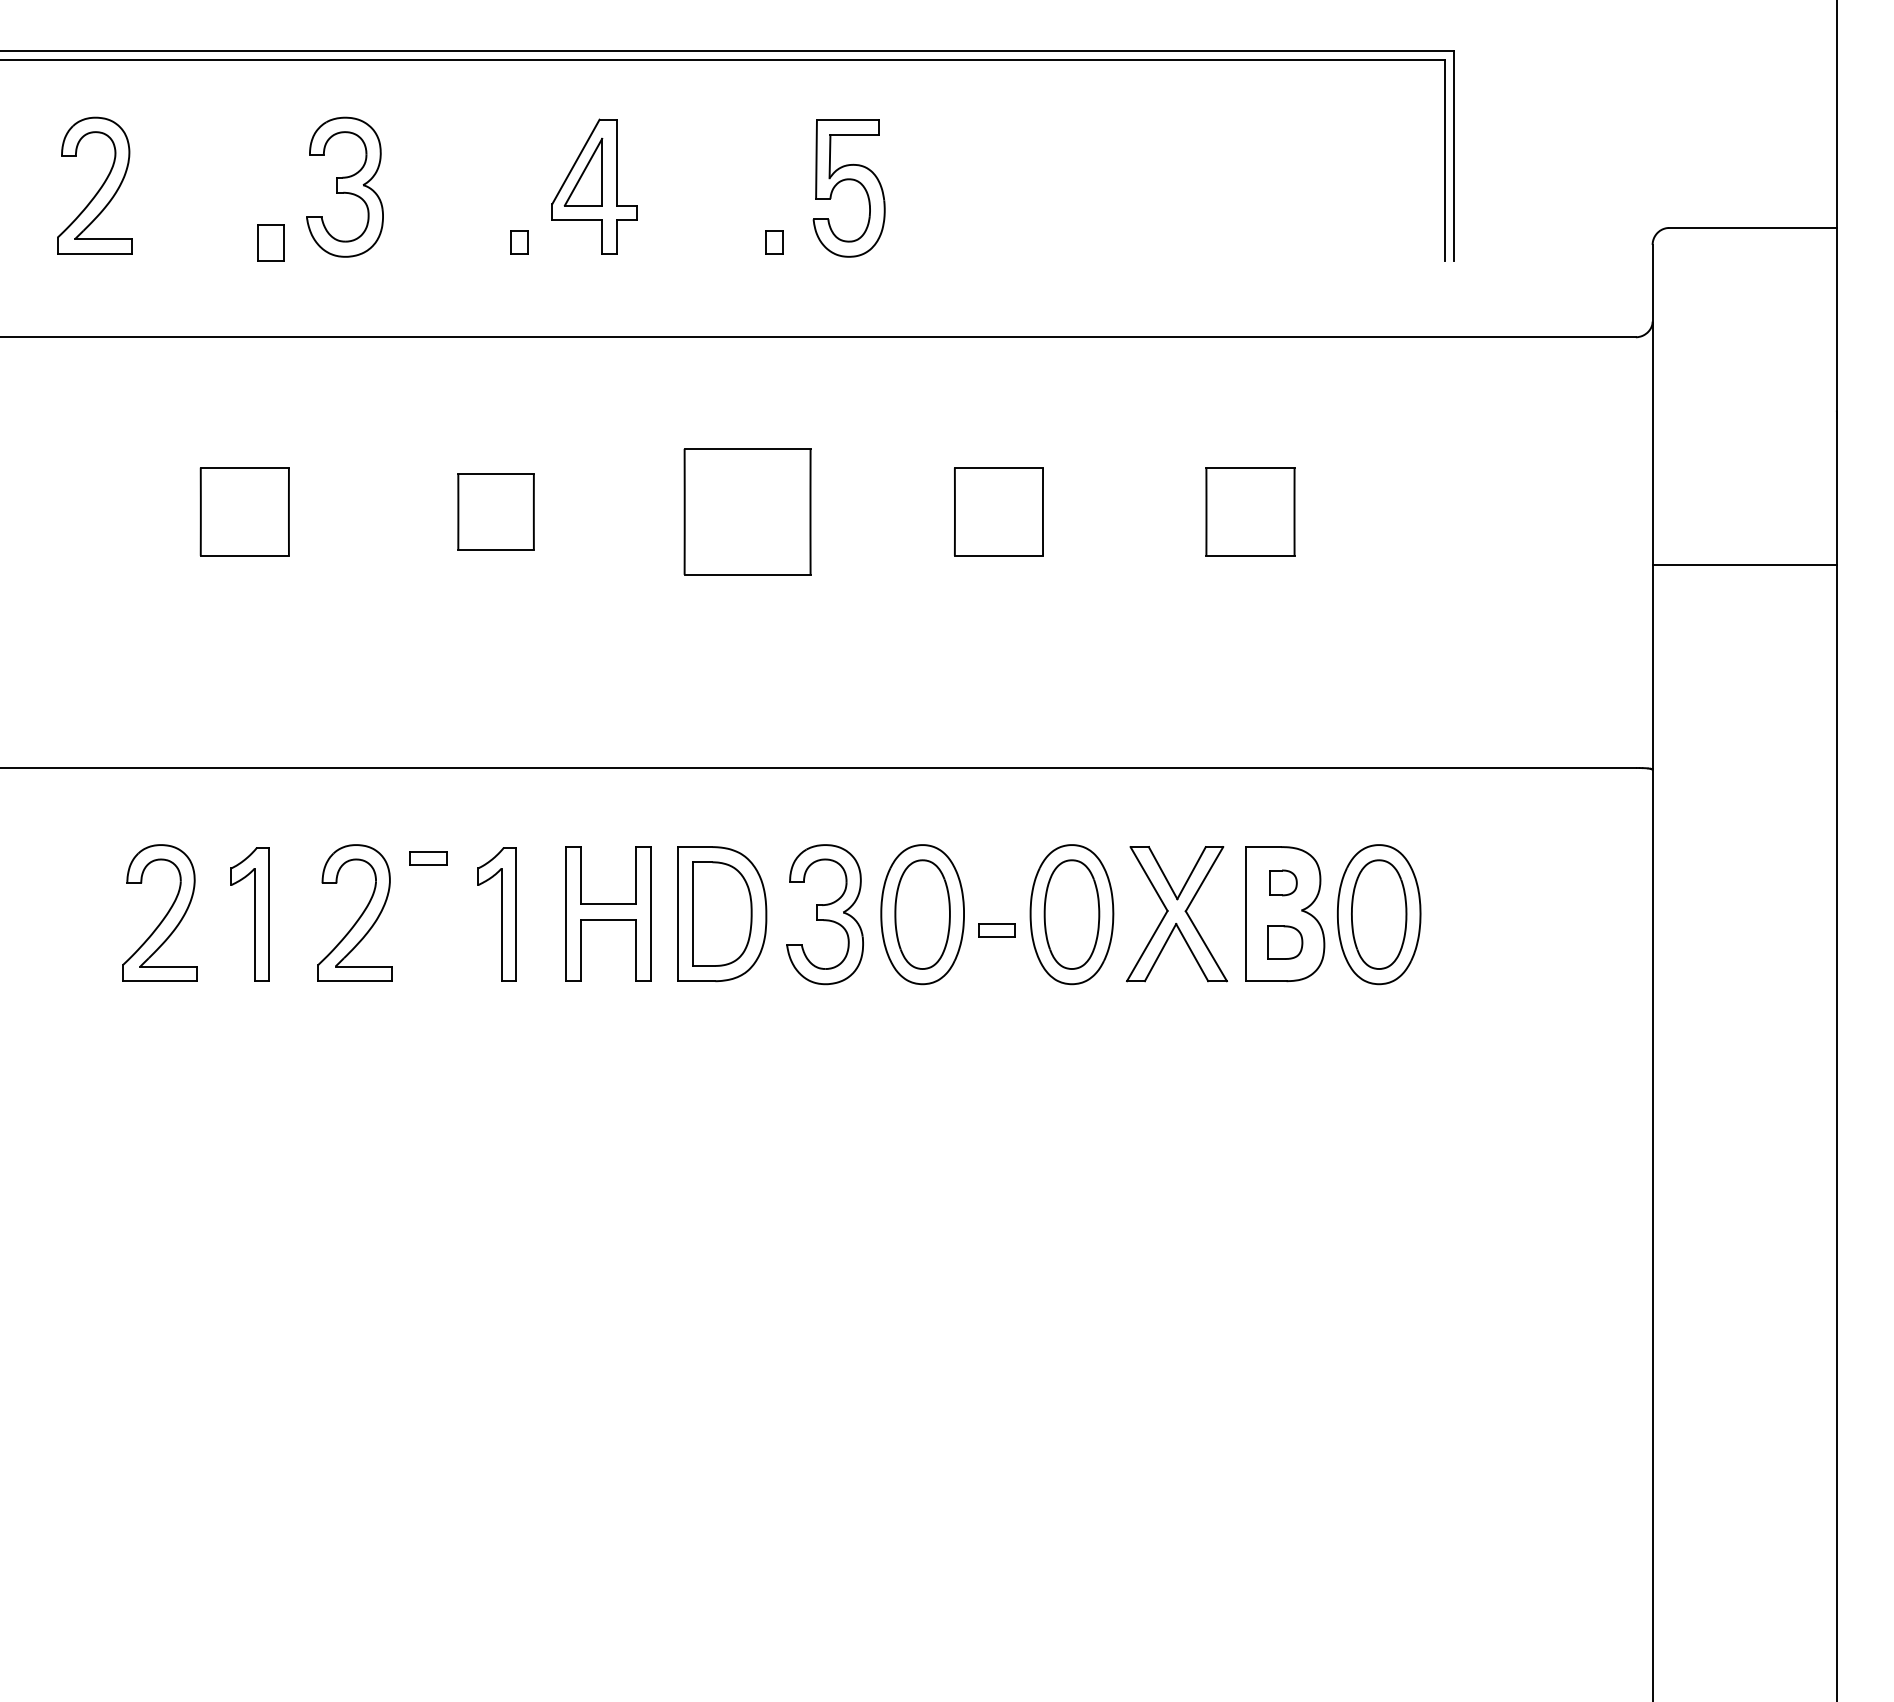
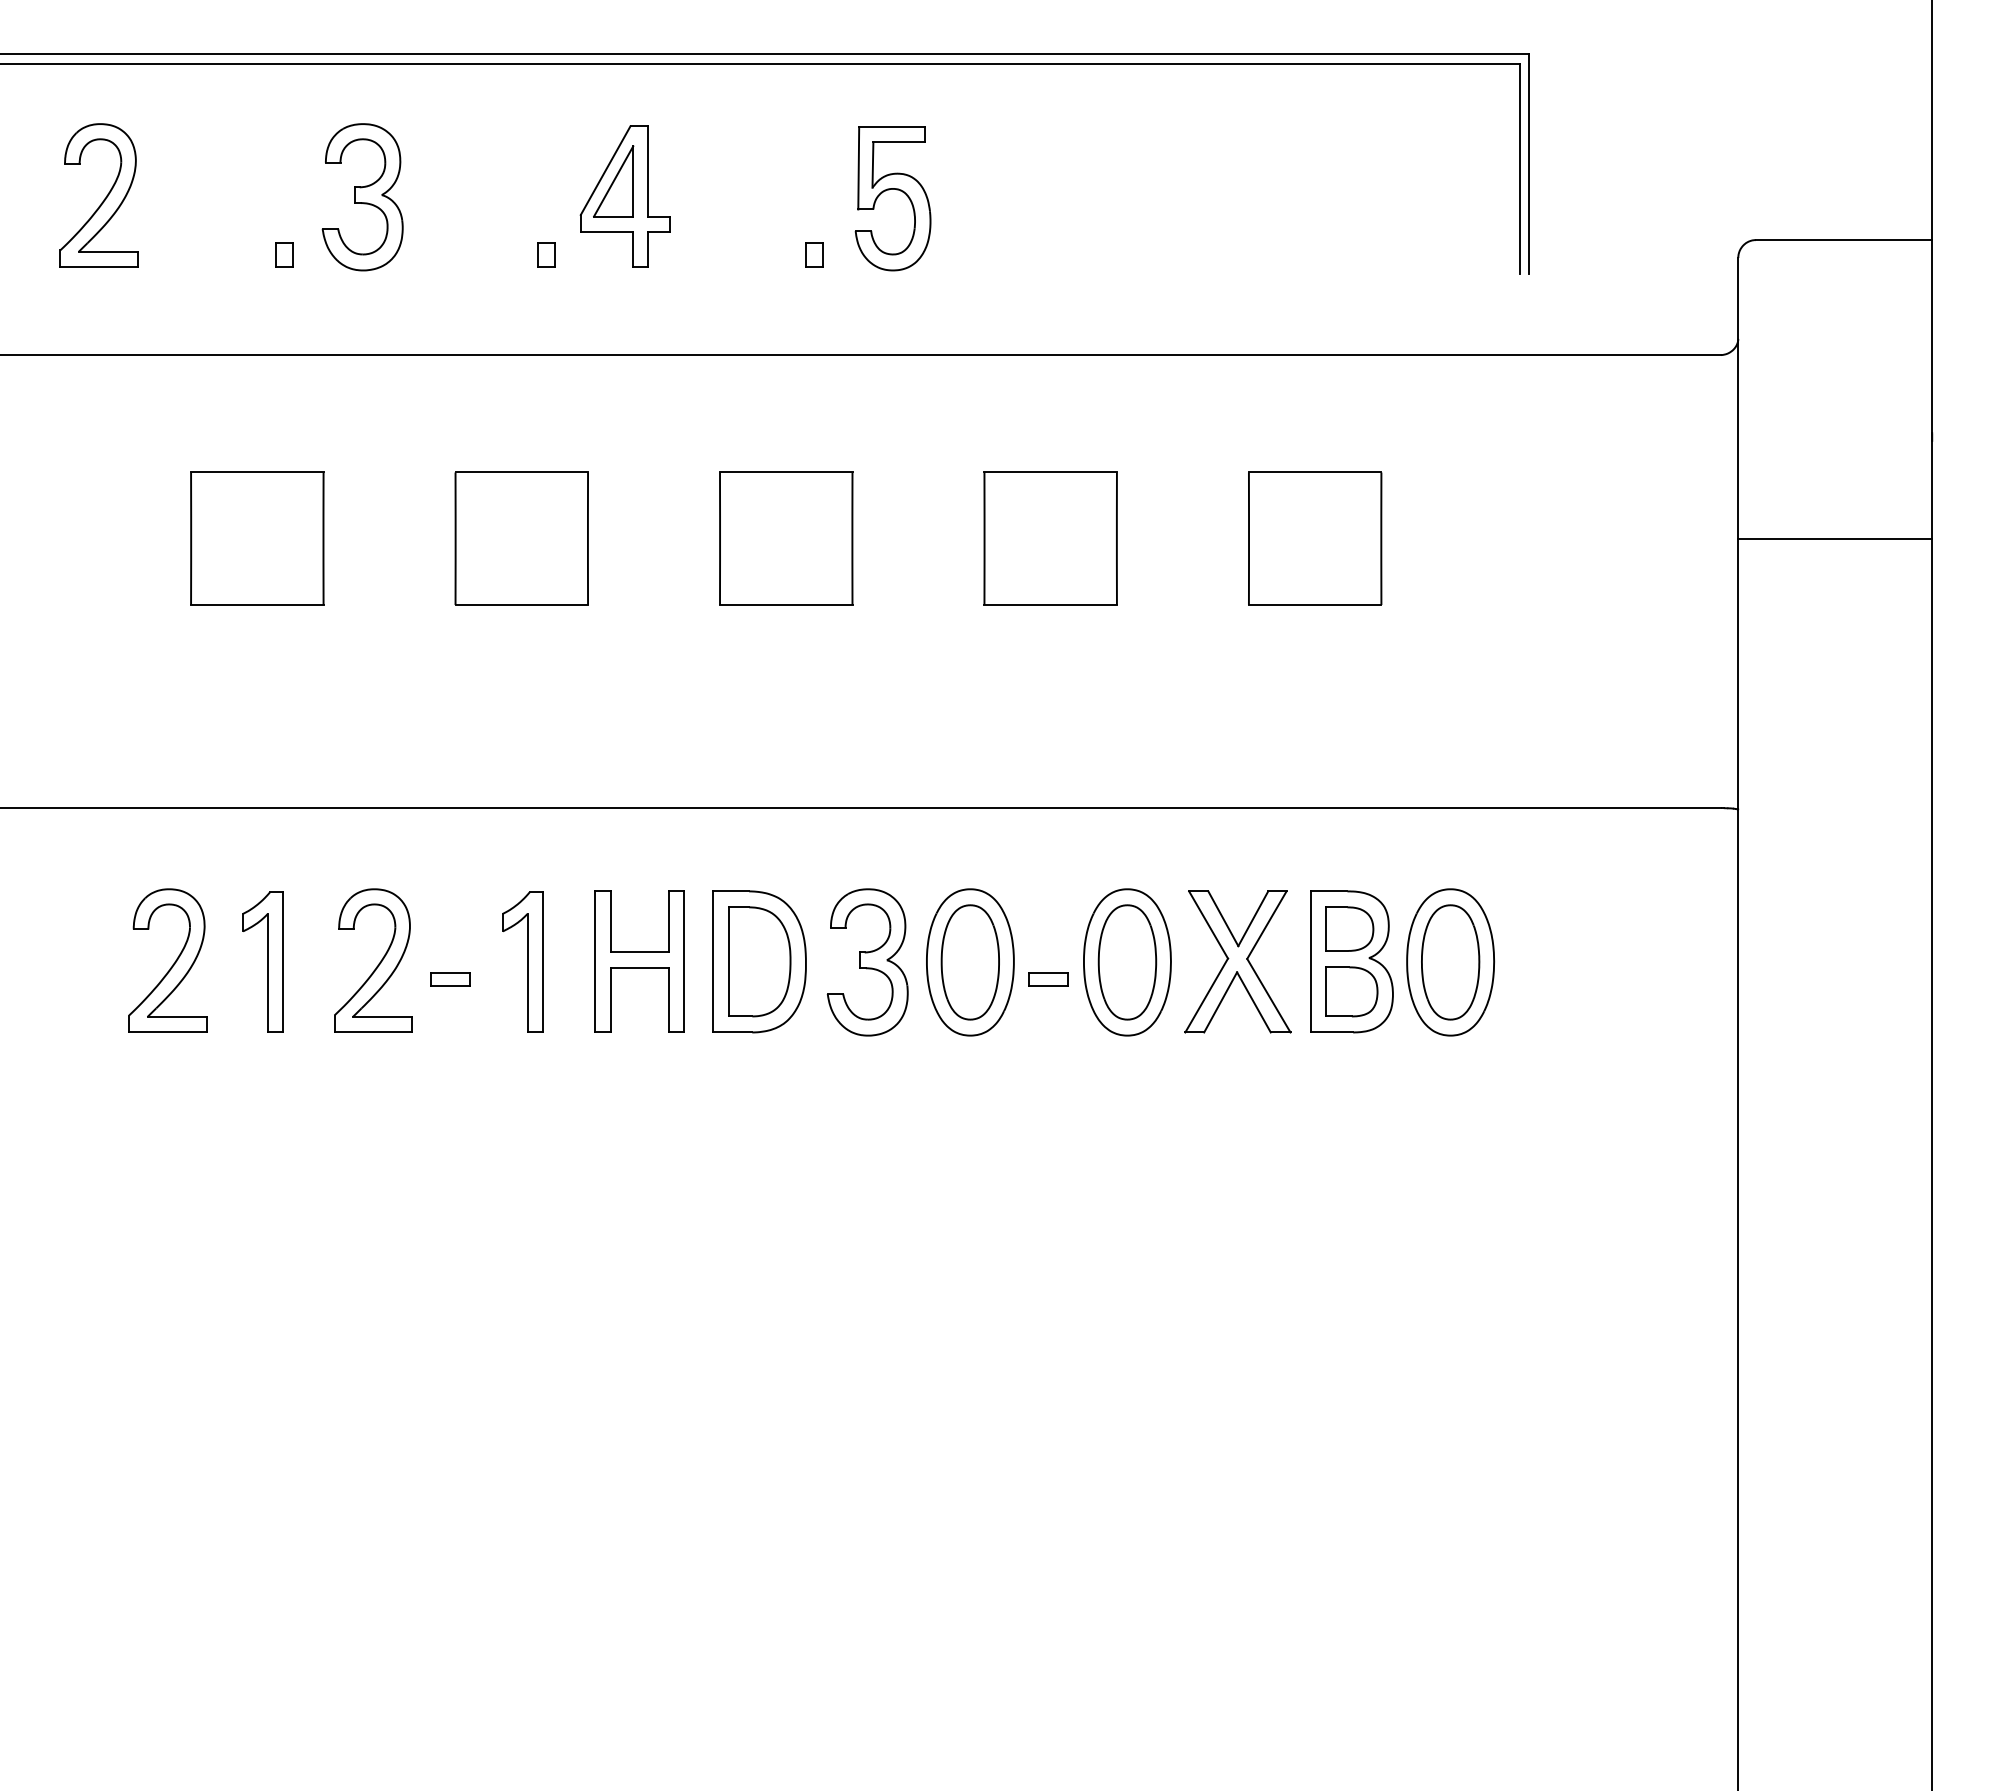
part: (270, 241) -> (284, 254), size x0.62
part: (244, 511) -> (257, 538), size x1.43
part: (495, 511) -> (521, 538), size x1.67
part: (998, 511) -> (1050, 538), size x1.43
part: (1250, 511) -> (1315, 538), size x1.43
line: (1745, 564) -> (1835, 538), moved
part: (428, 858) -> (450, 979), moved
part: (1283, 882) -> (1349, 928), size x1.67
part: (1284, 942) -> (1351, 991), size x1.43

